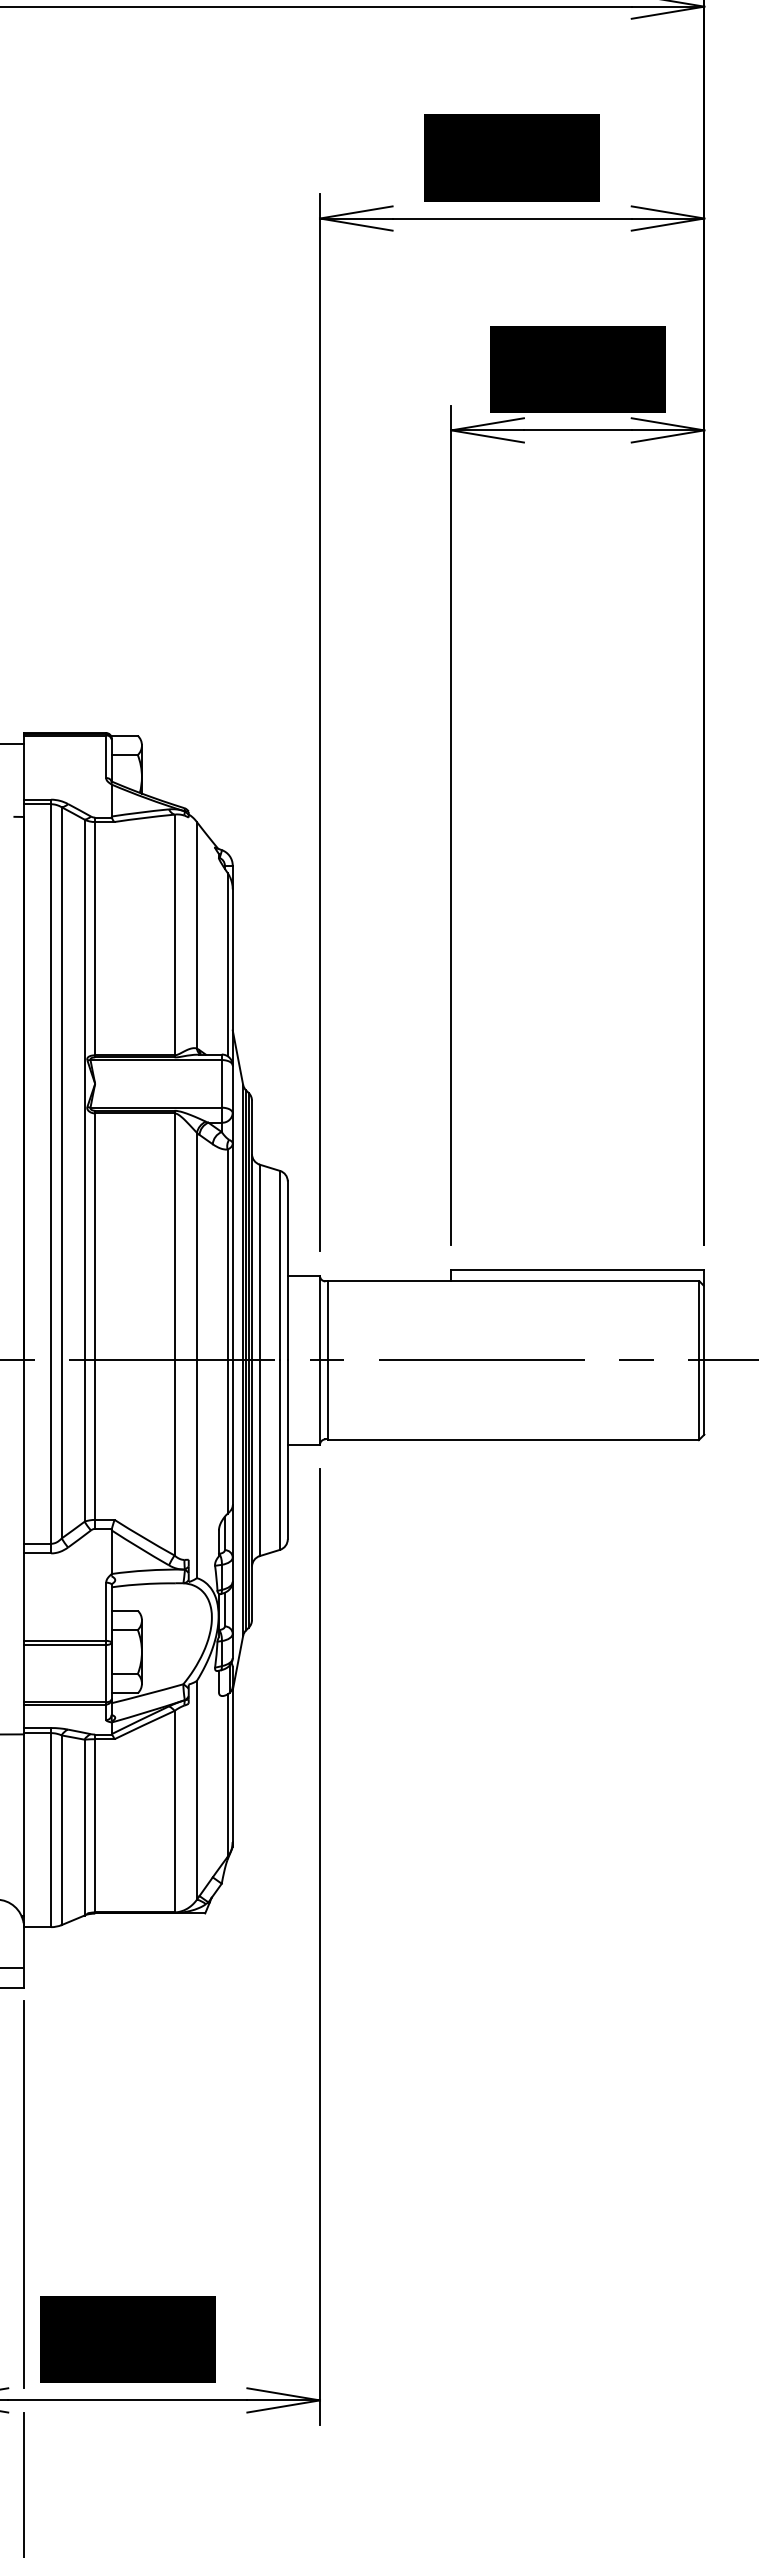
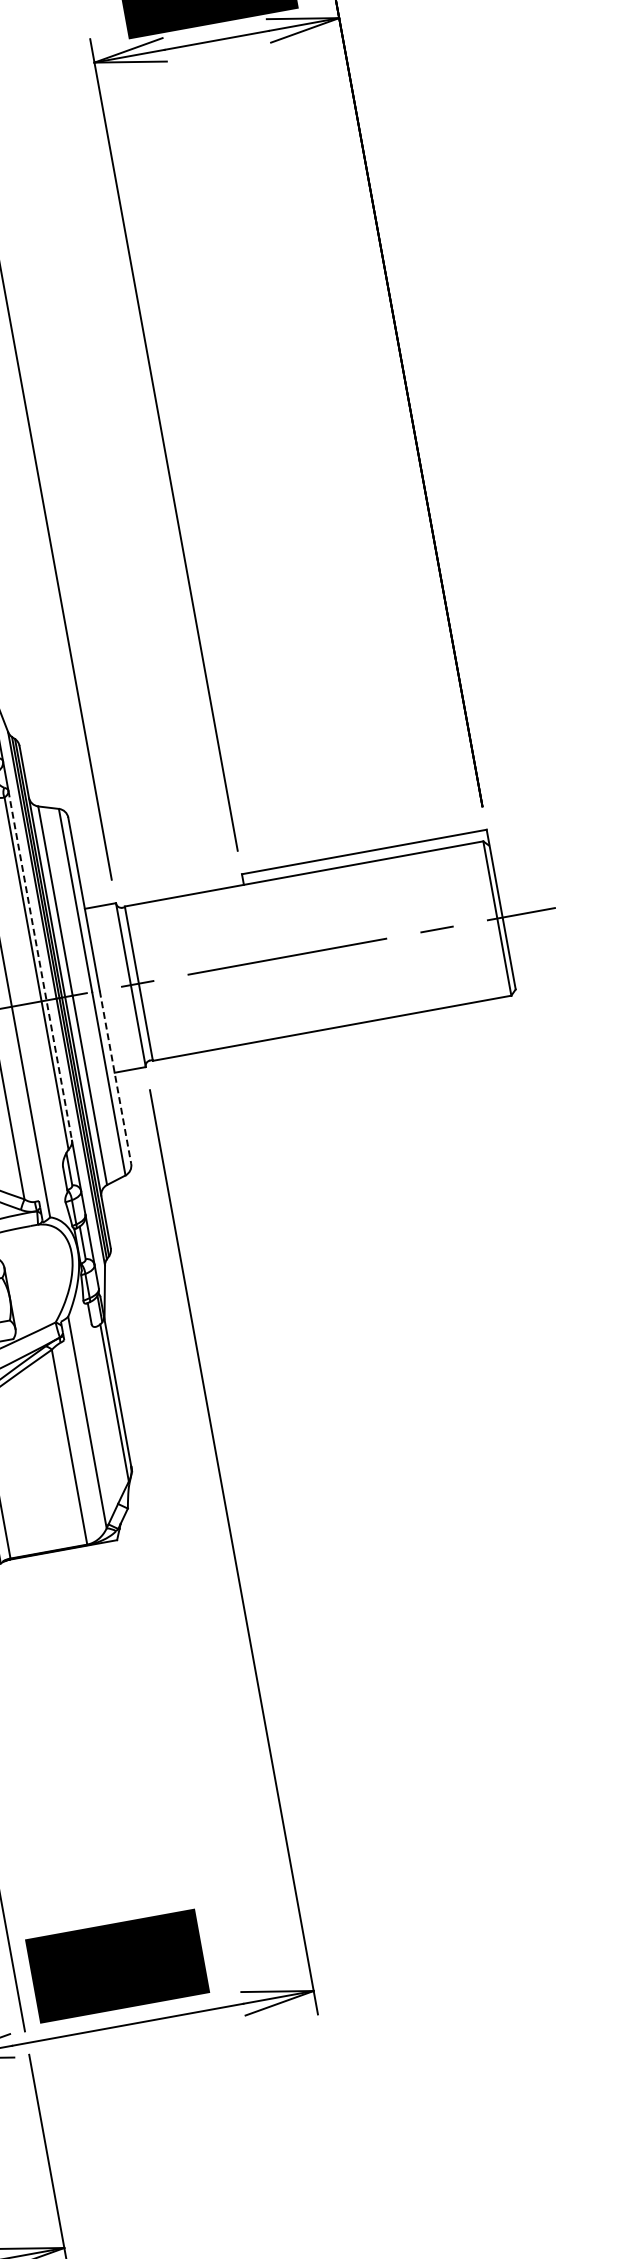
line: (232, 1324) -> (39, 965), solid -> dashed
line: (287, 1450) -> (115, 1078), solid -> dashed

